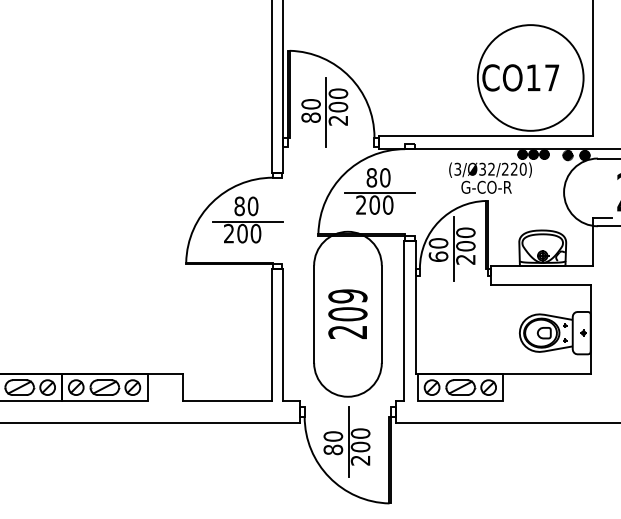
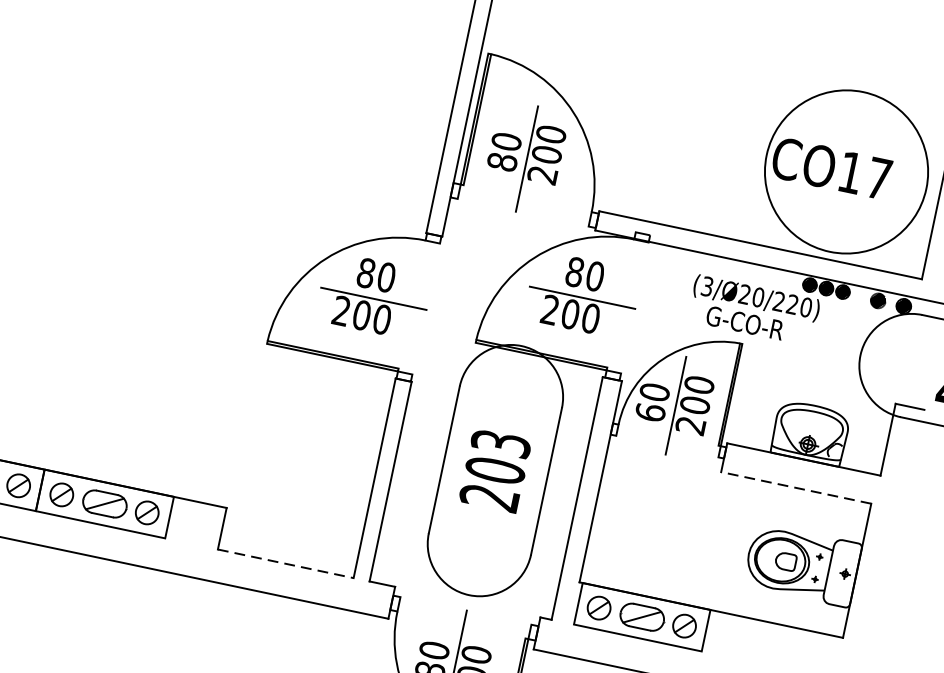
text: (487, 168) -> (752, 294), (3/Ø32/220) -> (3/Ø20/220)
line: (541, 285) -> (796, 488), solid -> dashed
text: (347, 296) -> (500, 443), 209 -> 203
line: (227, 401) -> (285, 563), solid -> dashed

